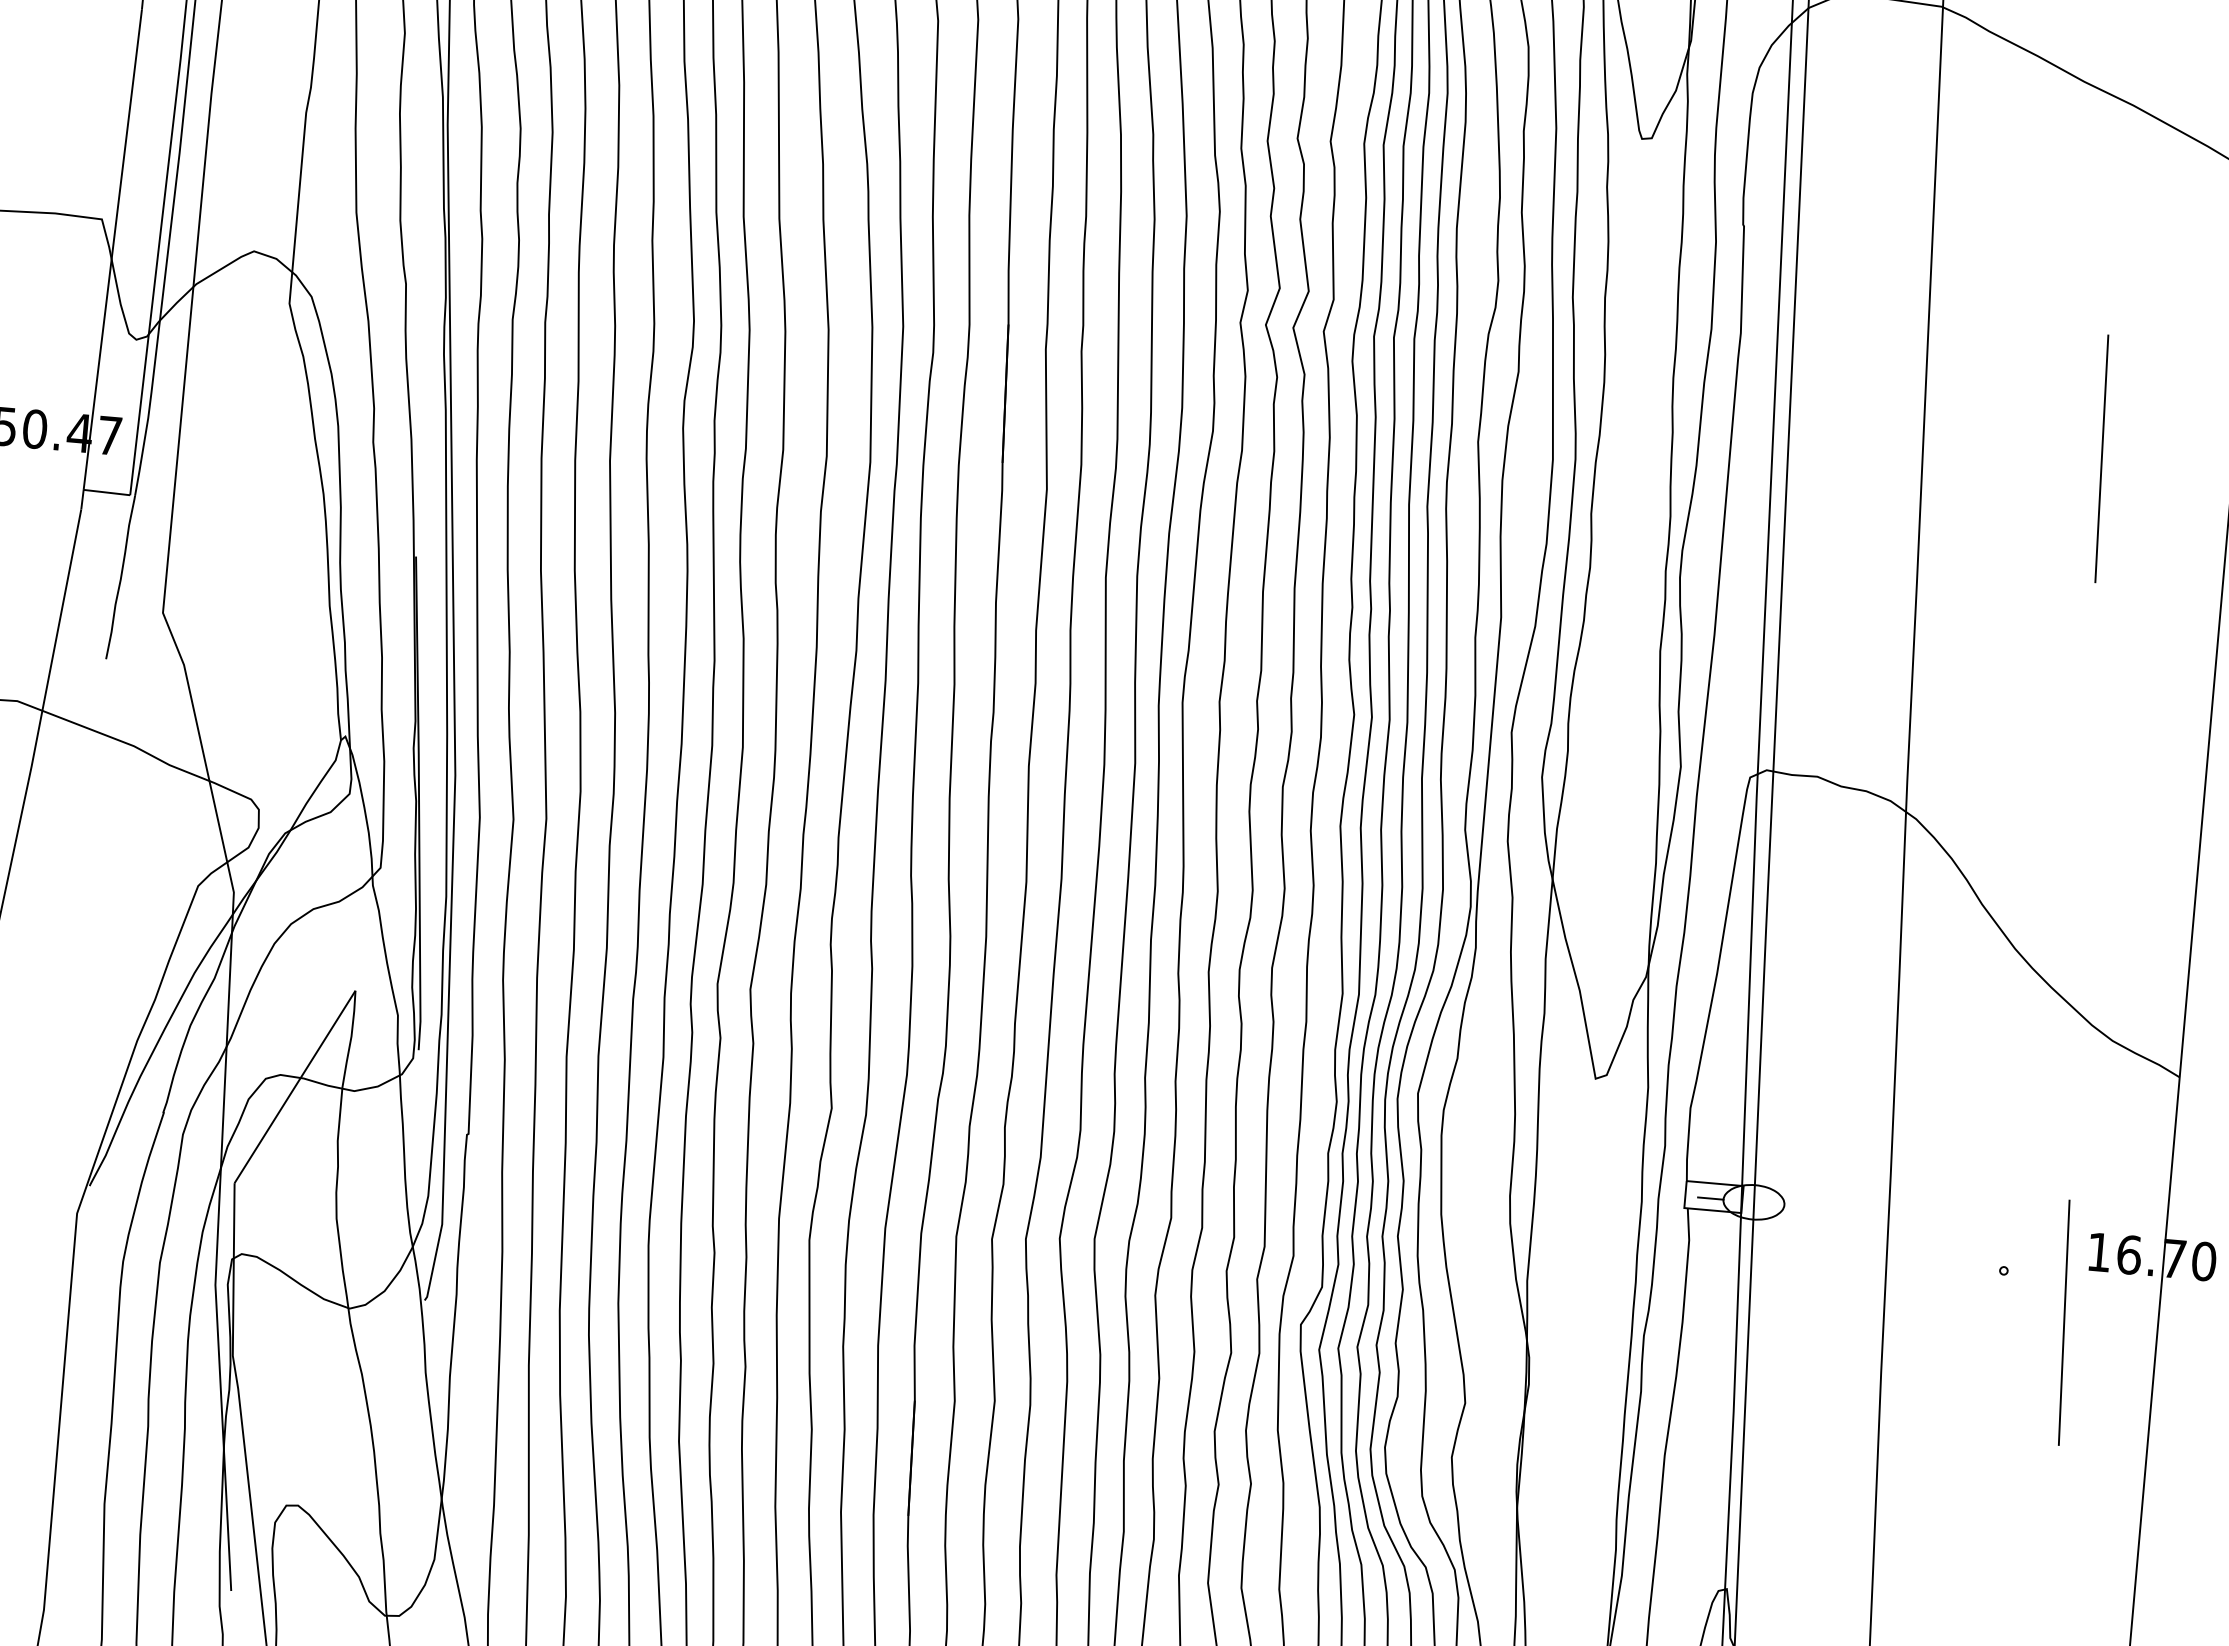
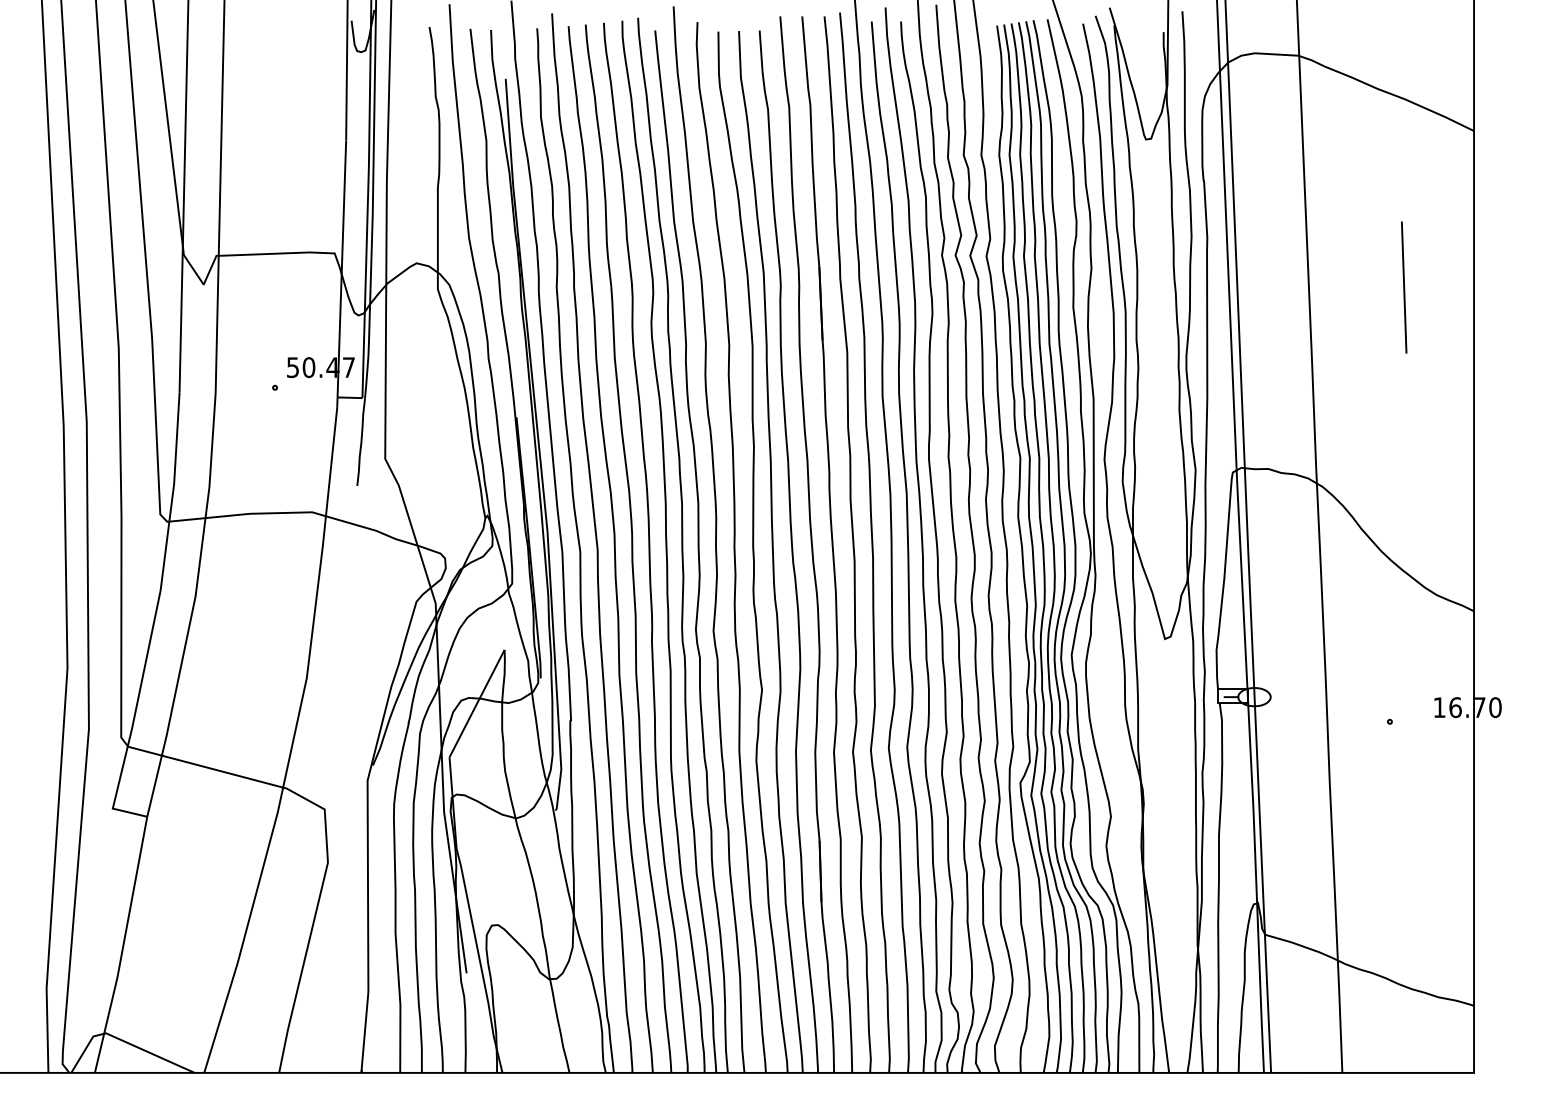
line: (2062, 1322) -> (1423, 746), removed

